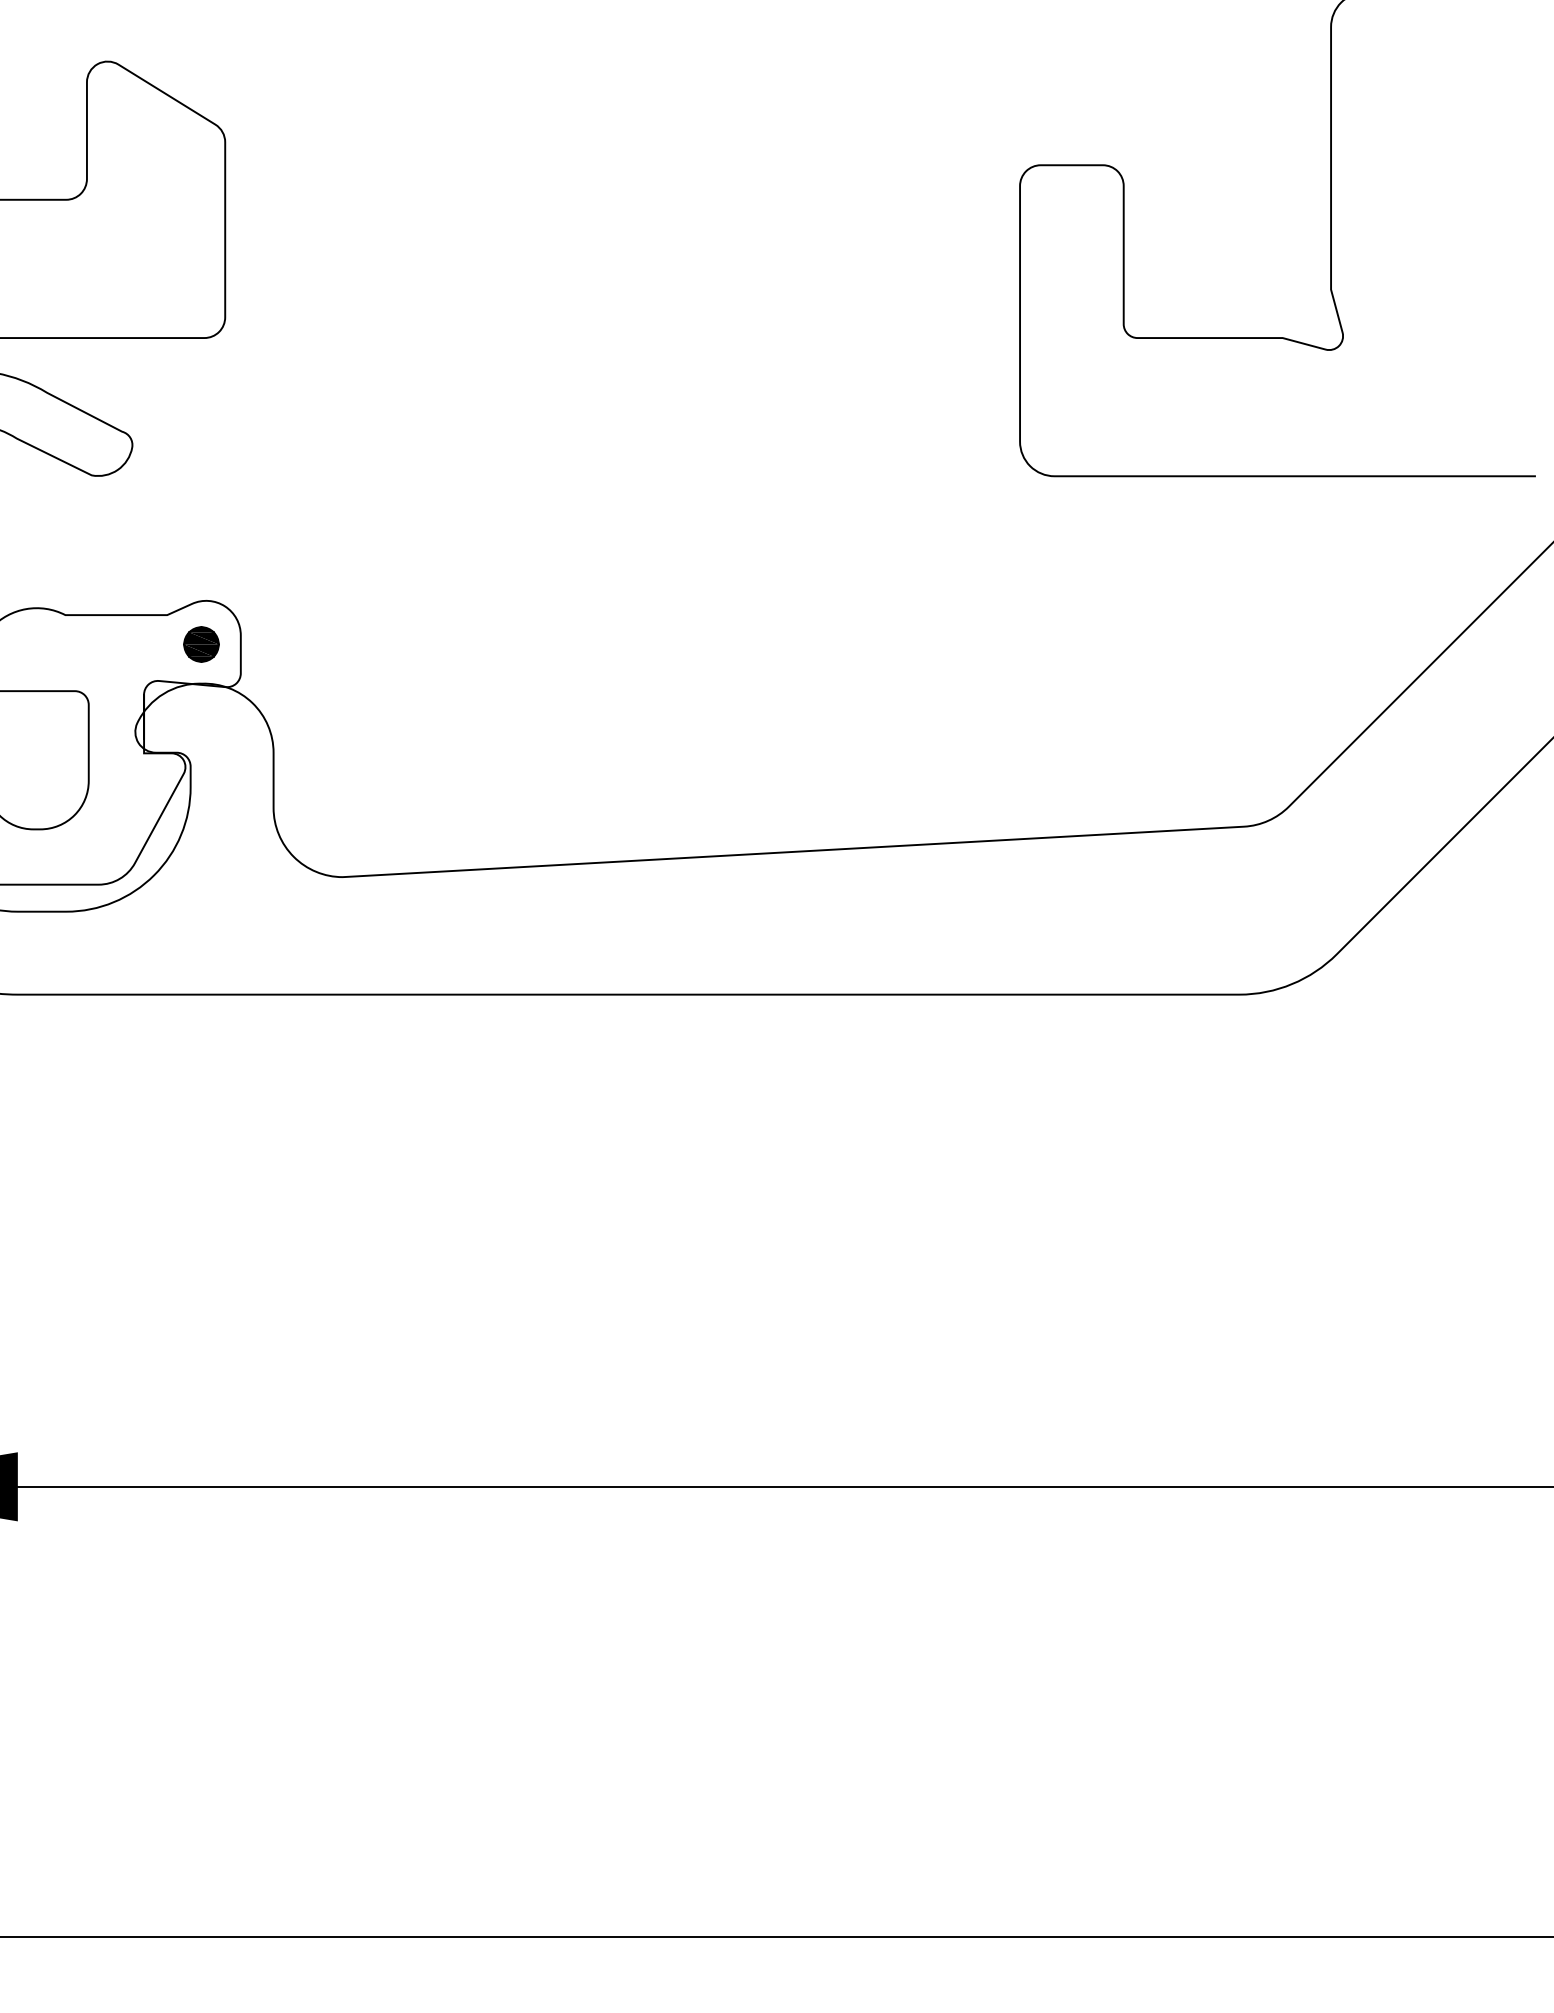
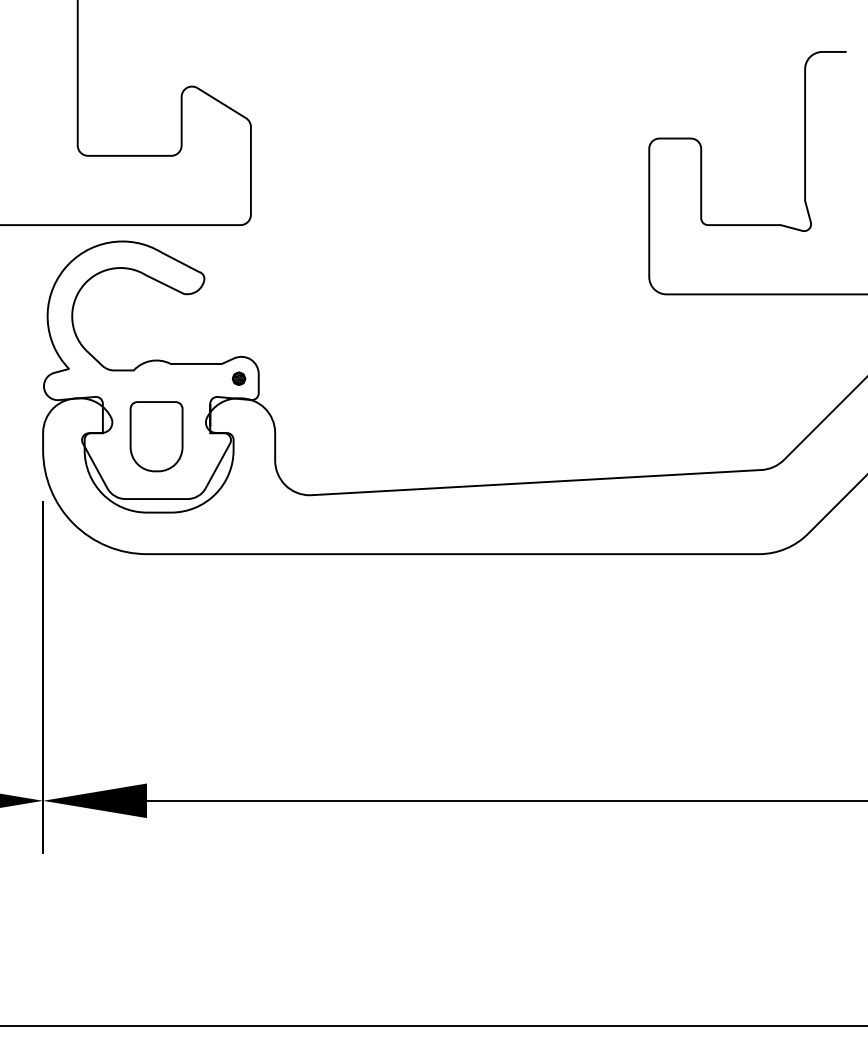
part: (200, 644) -> (238, 378), size x0.7

